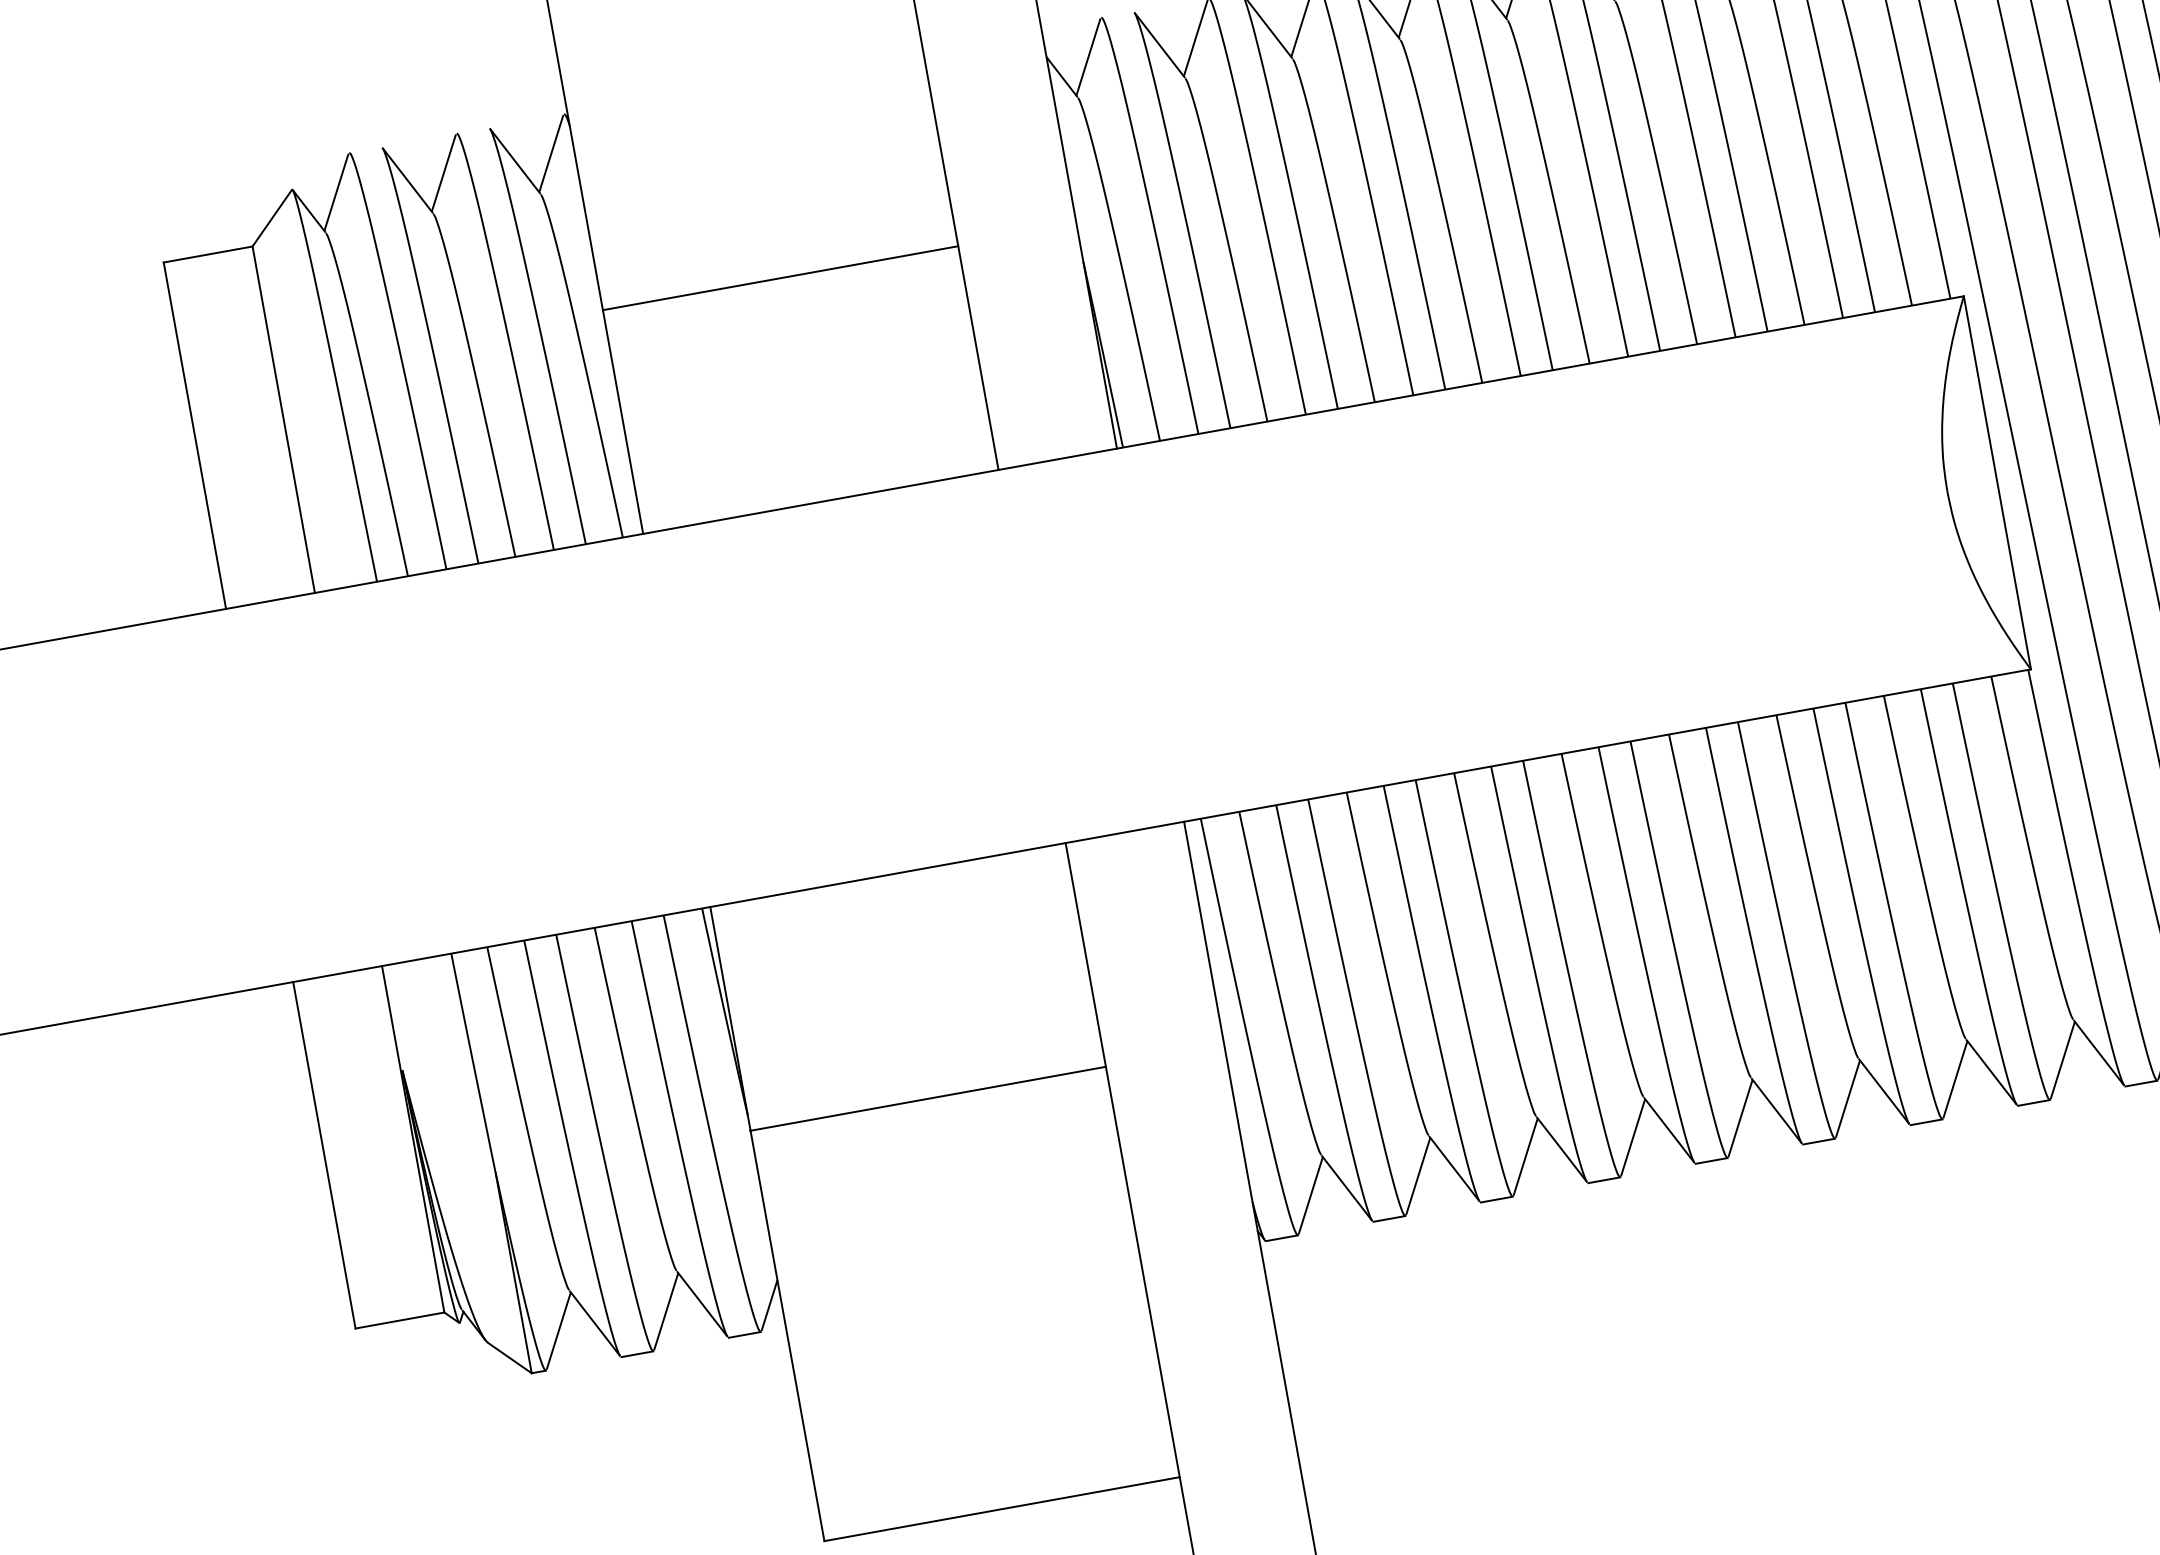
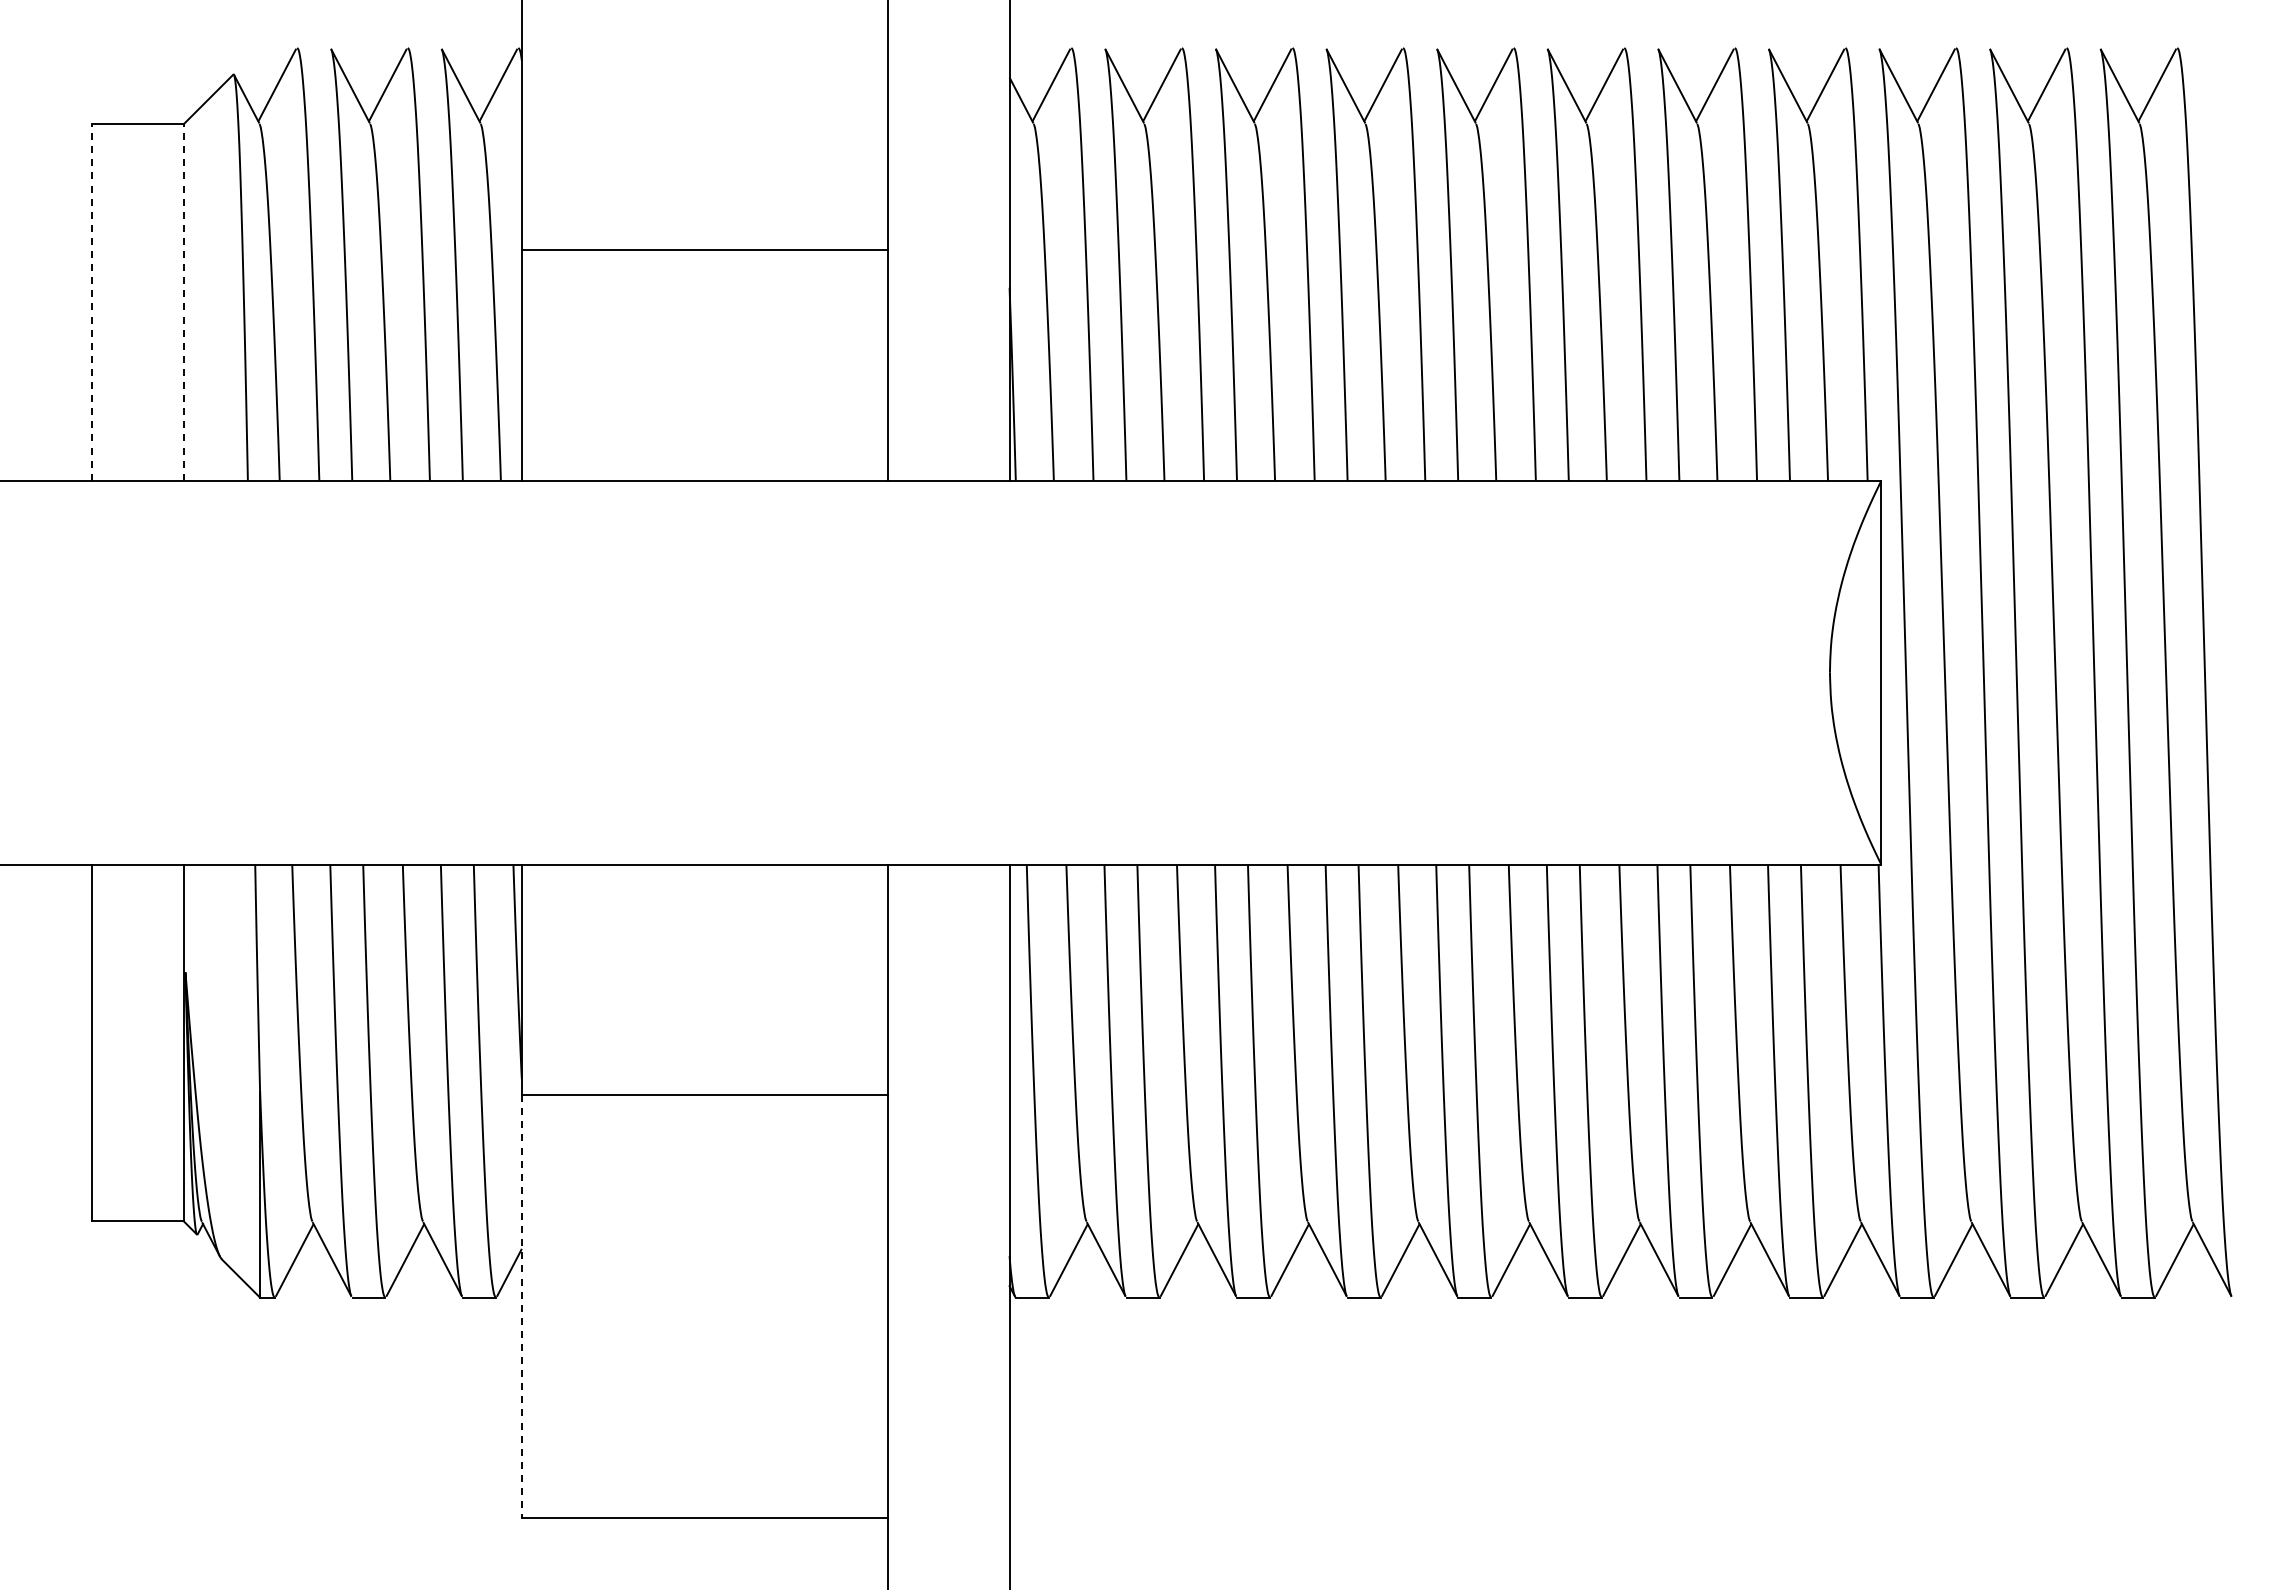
line: (283, 418) -> (183, 301), solid -> dashed
line: (194, 434) -> (92, 301), solid -> dashed
line: (787, 1336) -> (521, 1306), solid -> dashed

